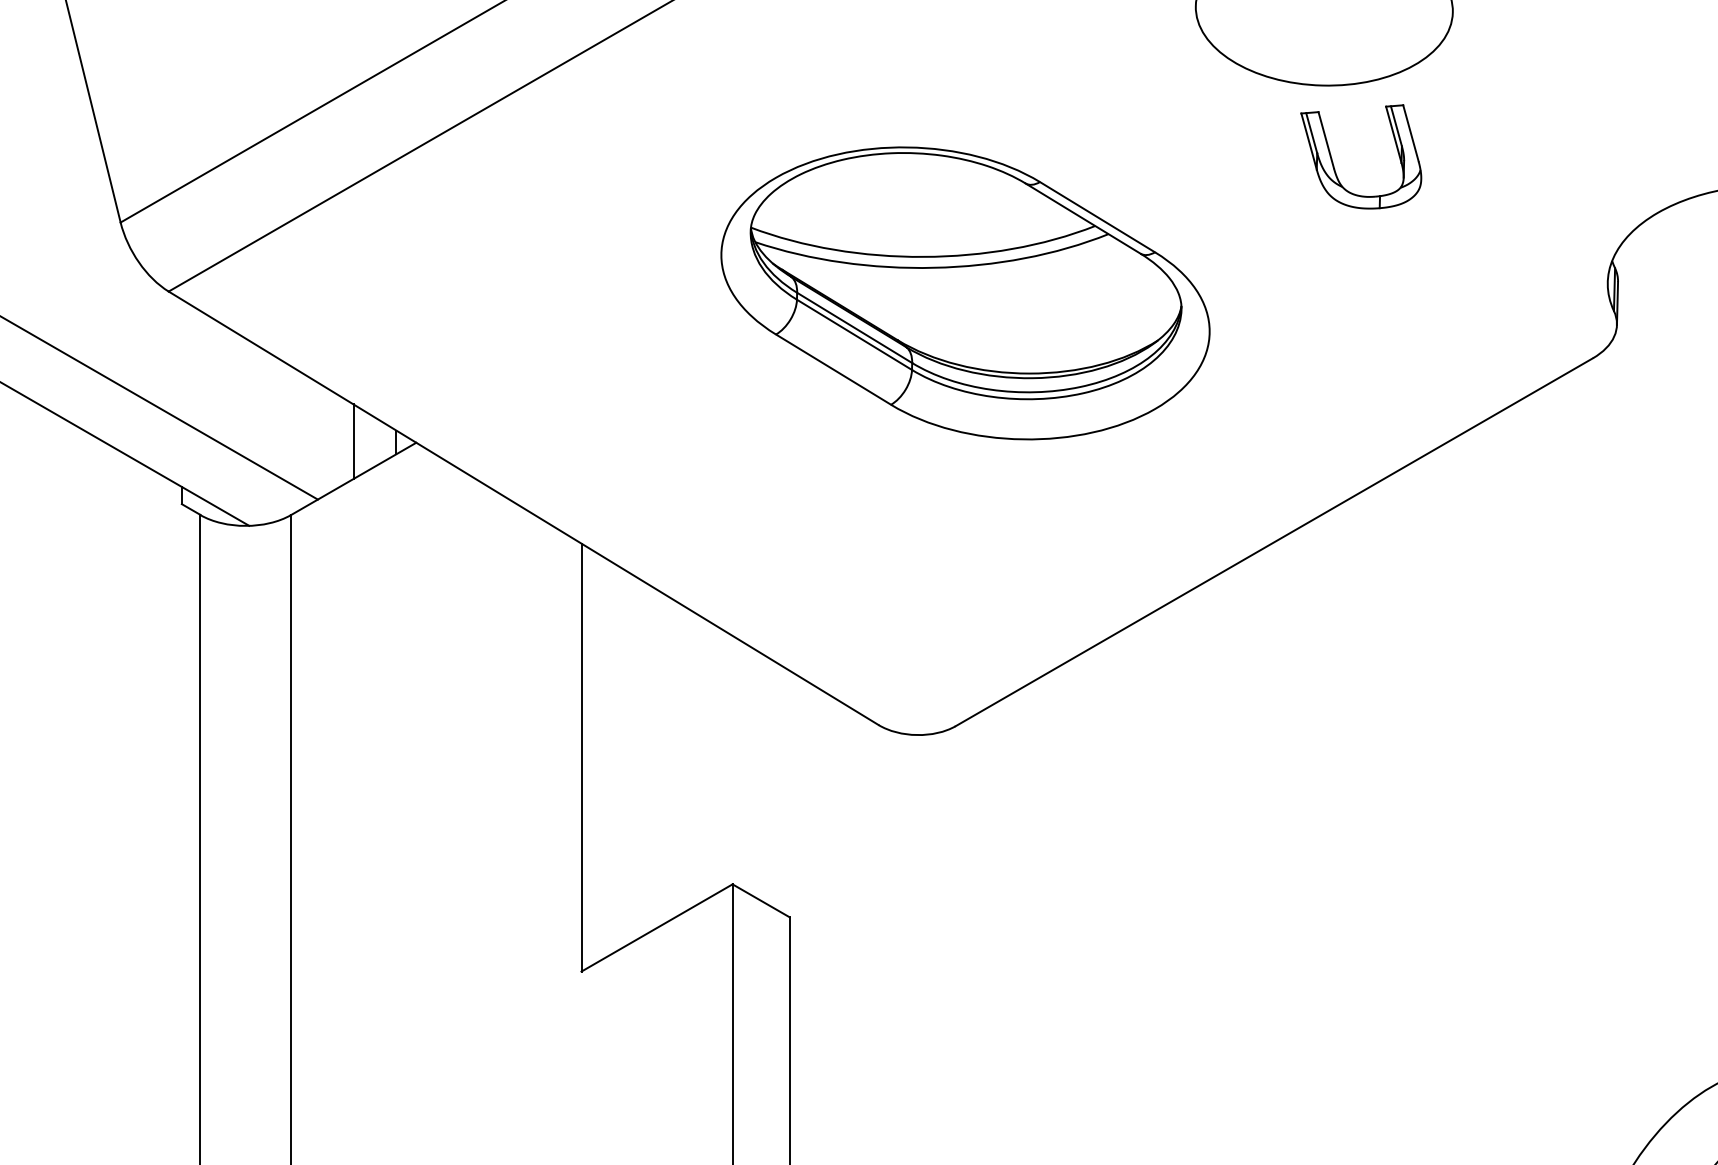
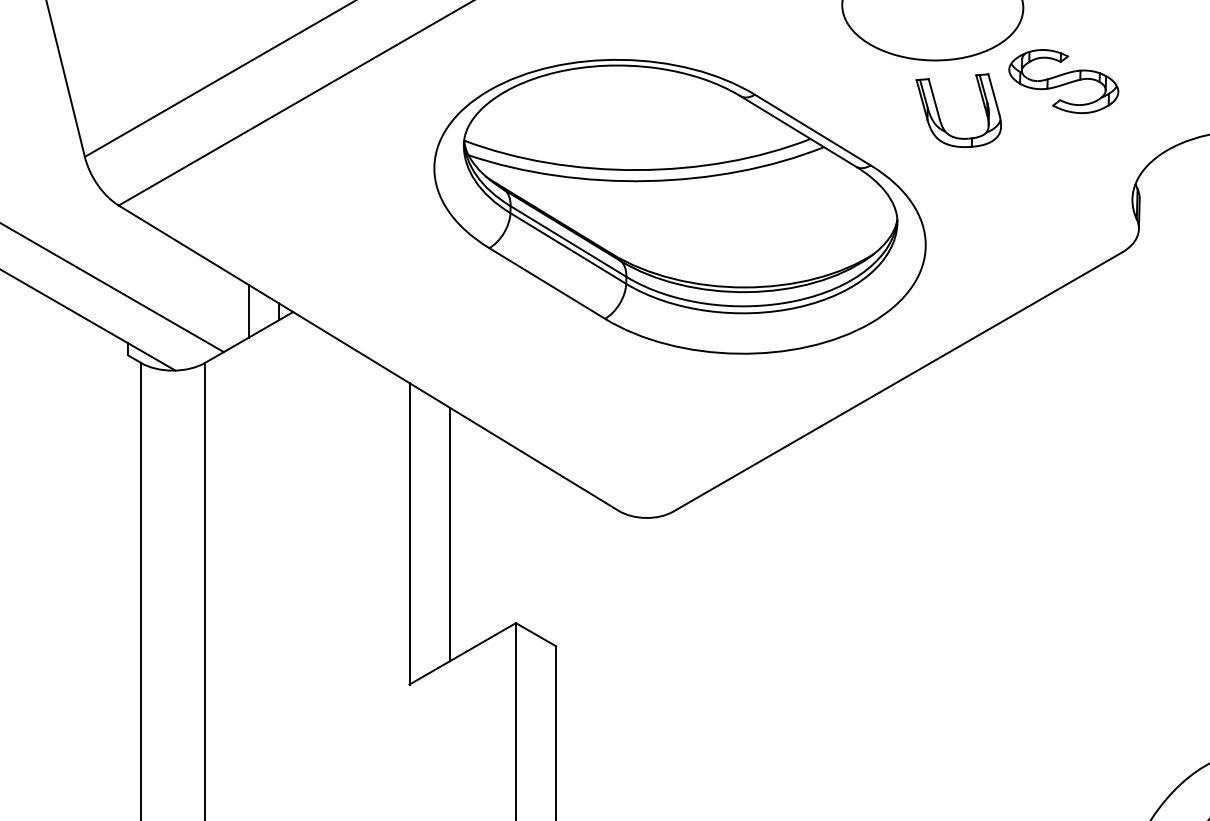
part: (1509, 115) -> (1063, 81), added
part: (964, 292) -> (679, 206), size x1.43
line: (638, 758) -> (449, 534), added

